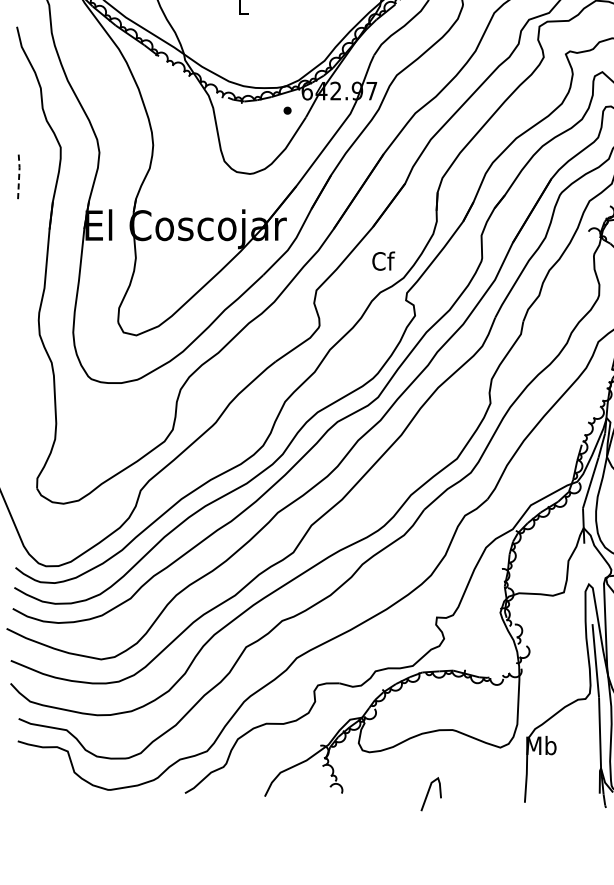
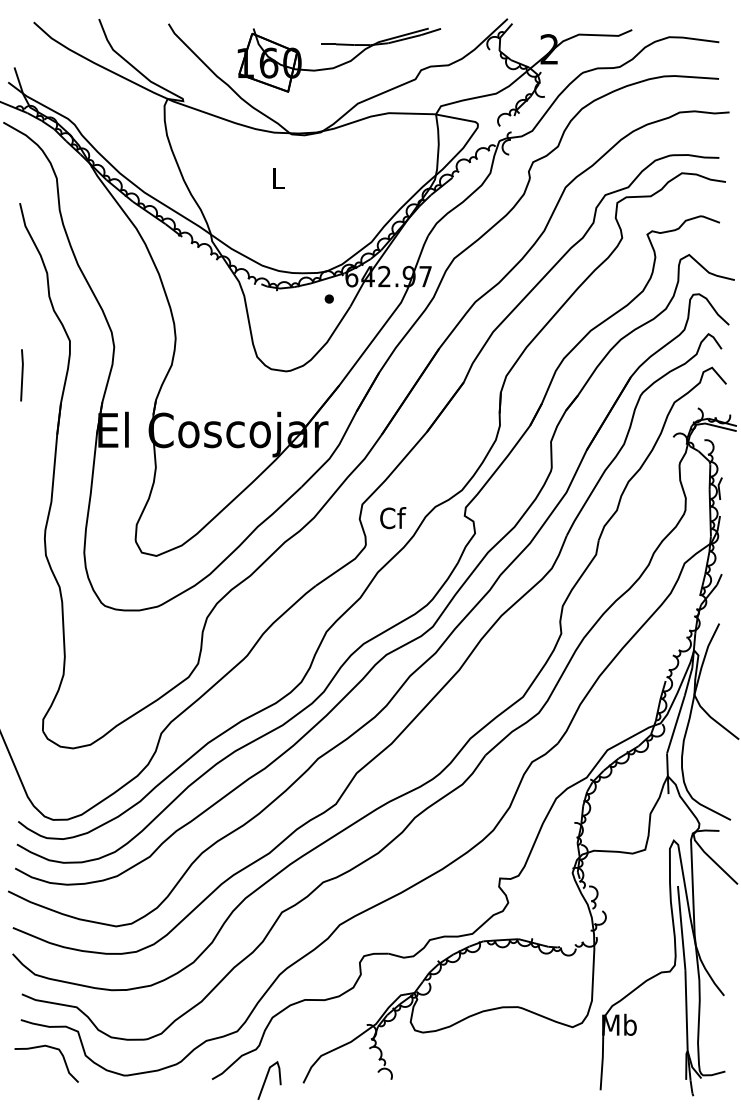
line: (19, 176) -> (22, 374), dashed -> solid
text: (383, 261) -> (393, 518), moved
curve: (43, 766) -> (50, 1048), added
line: (428, 794) -> (266, 1080), moved

